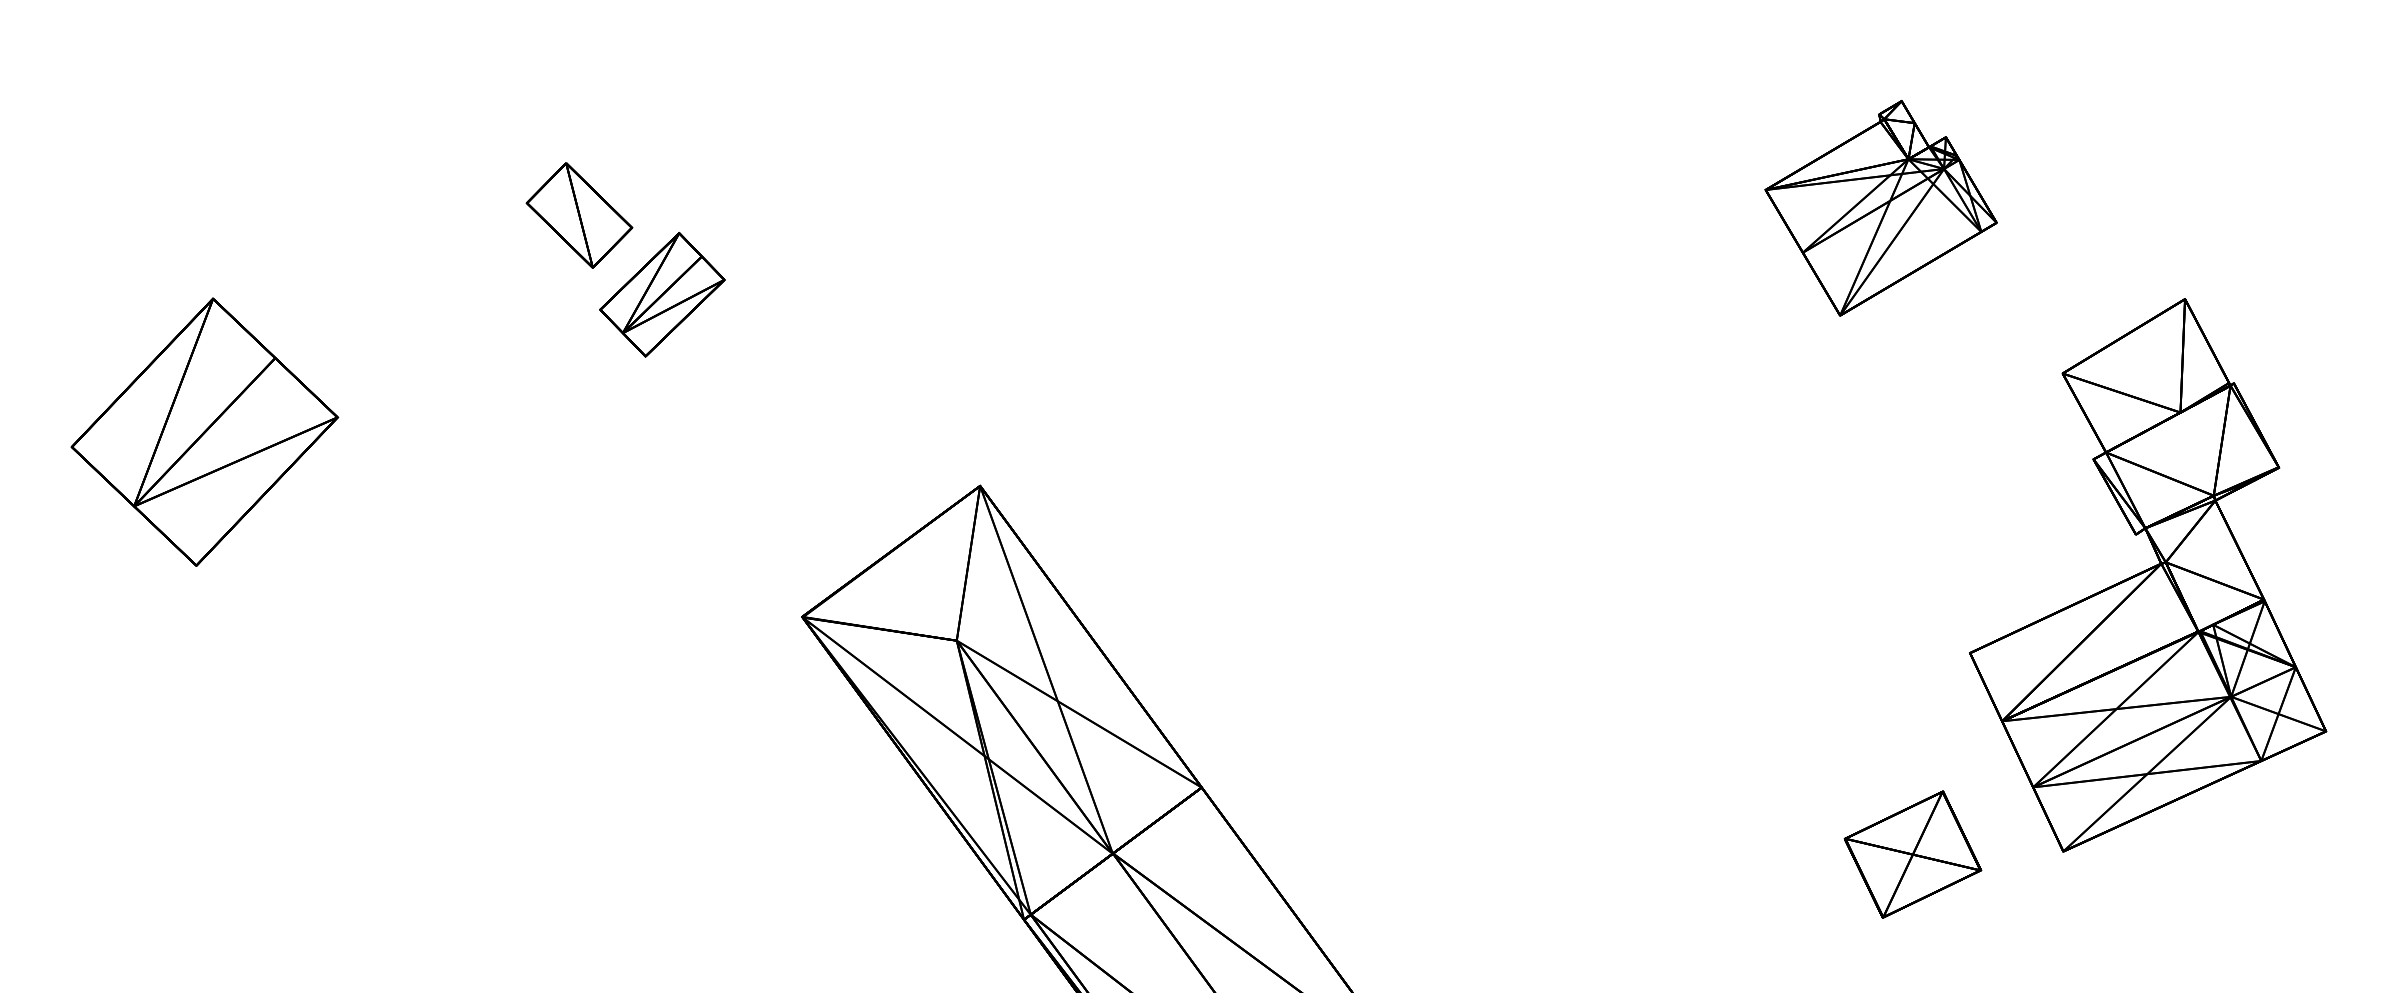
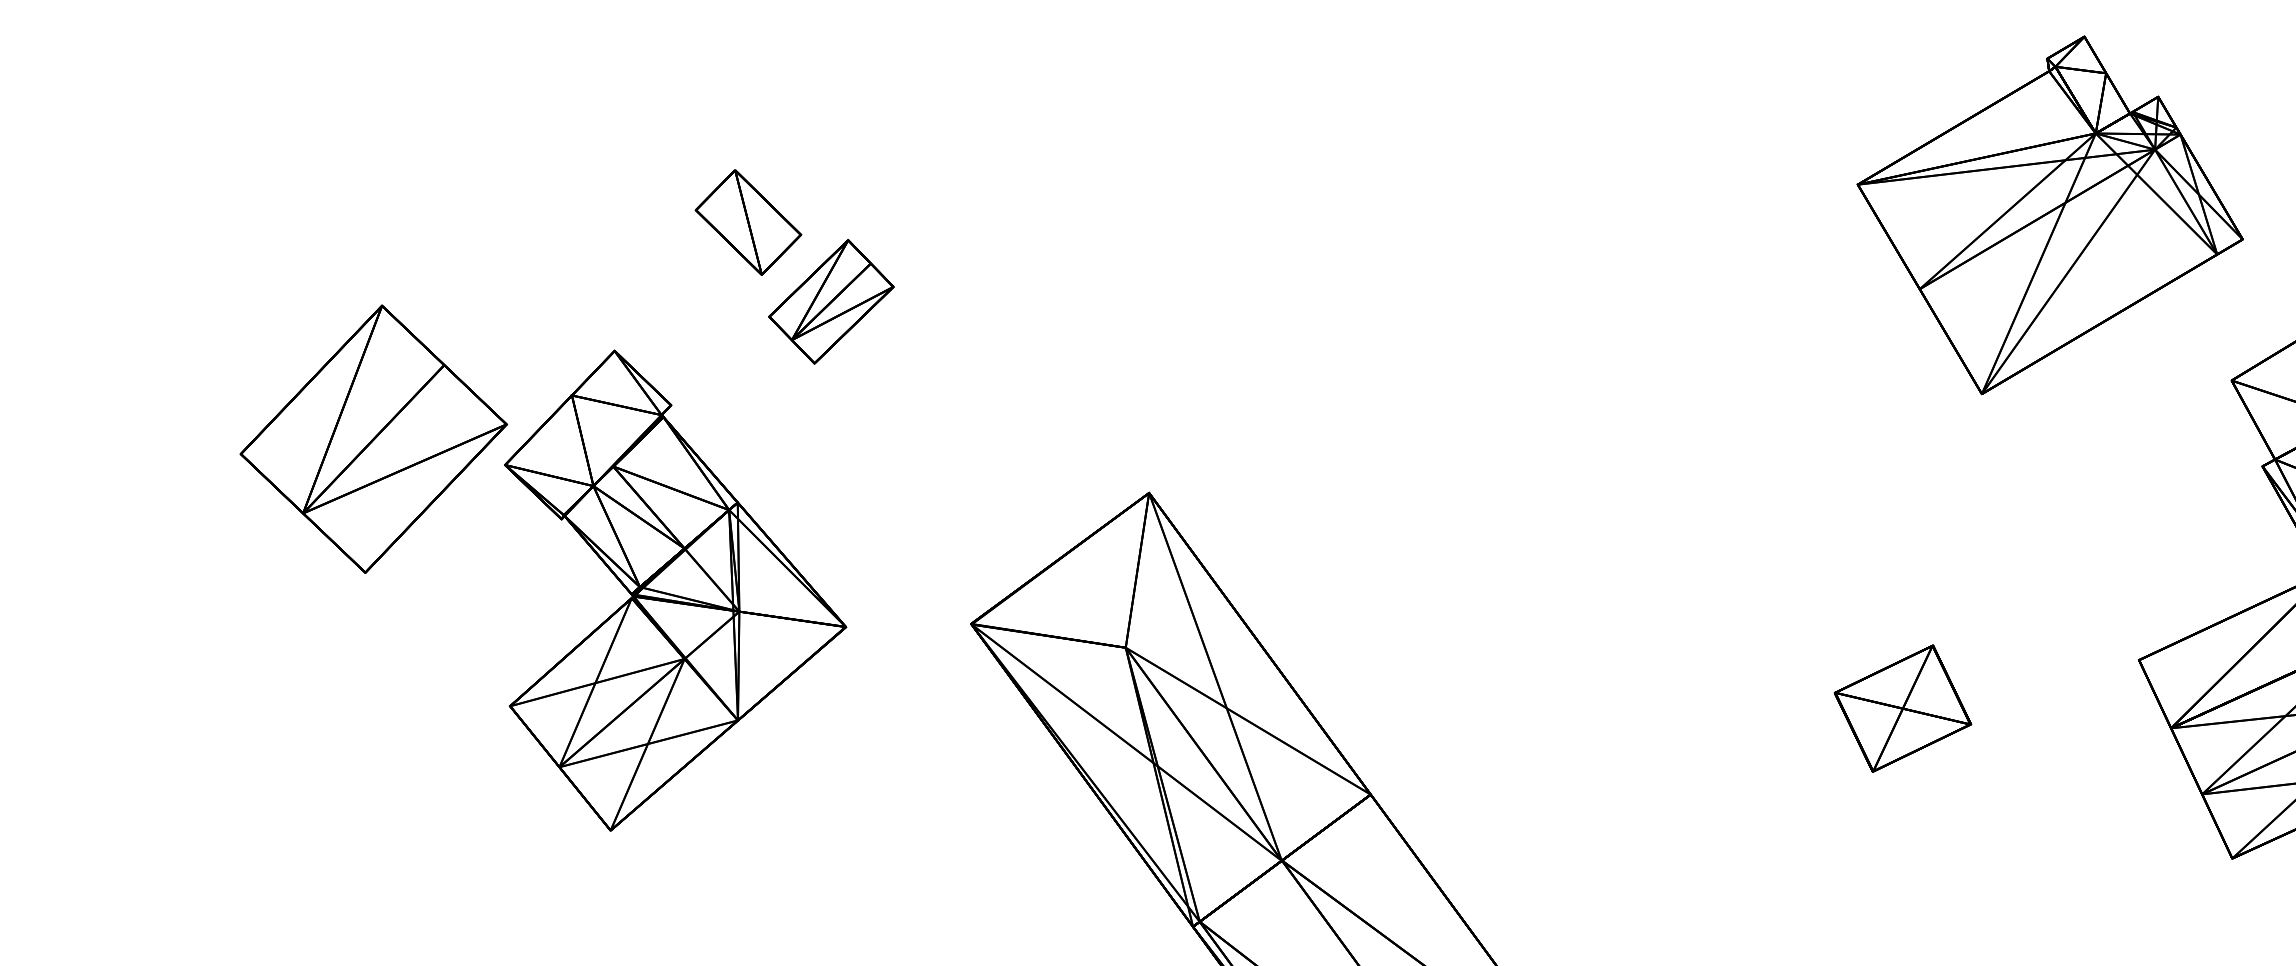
part: (1880, 208) -> (2049, 215), size x1.67
part: (506, 583) -> (675, 590), added
part: (1912, 854) -> (1902, 708), moved

